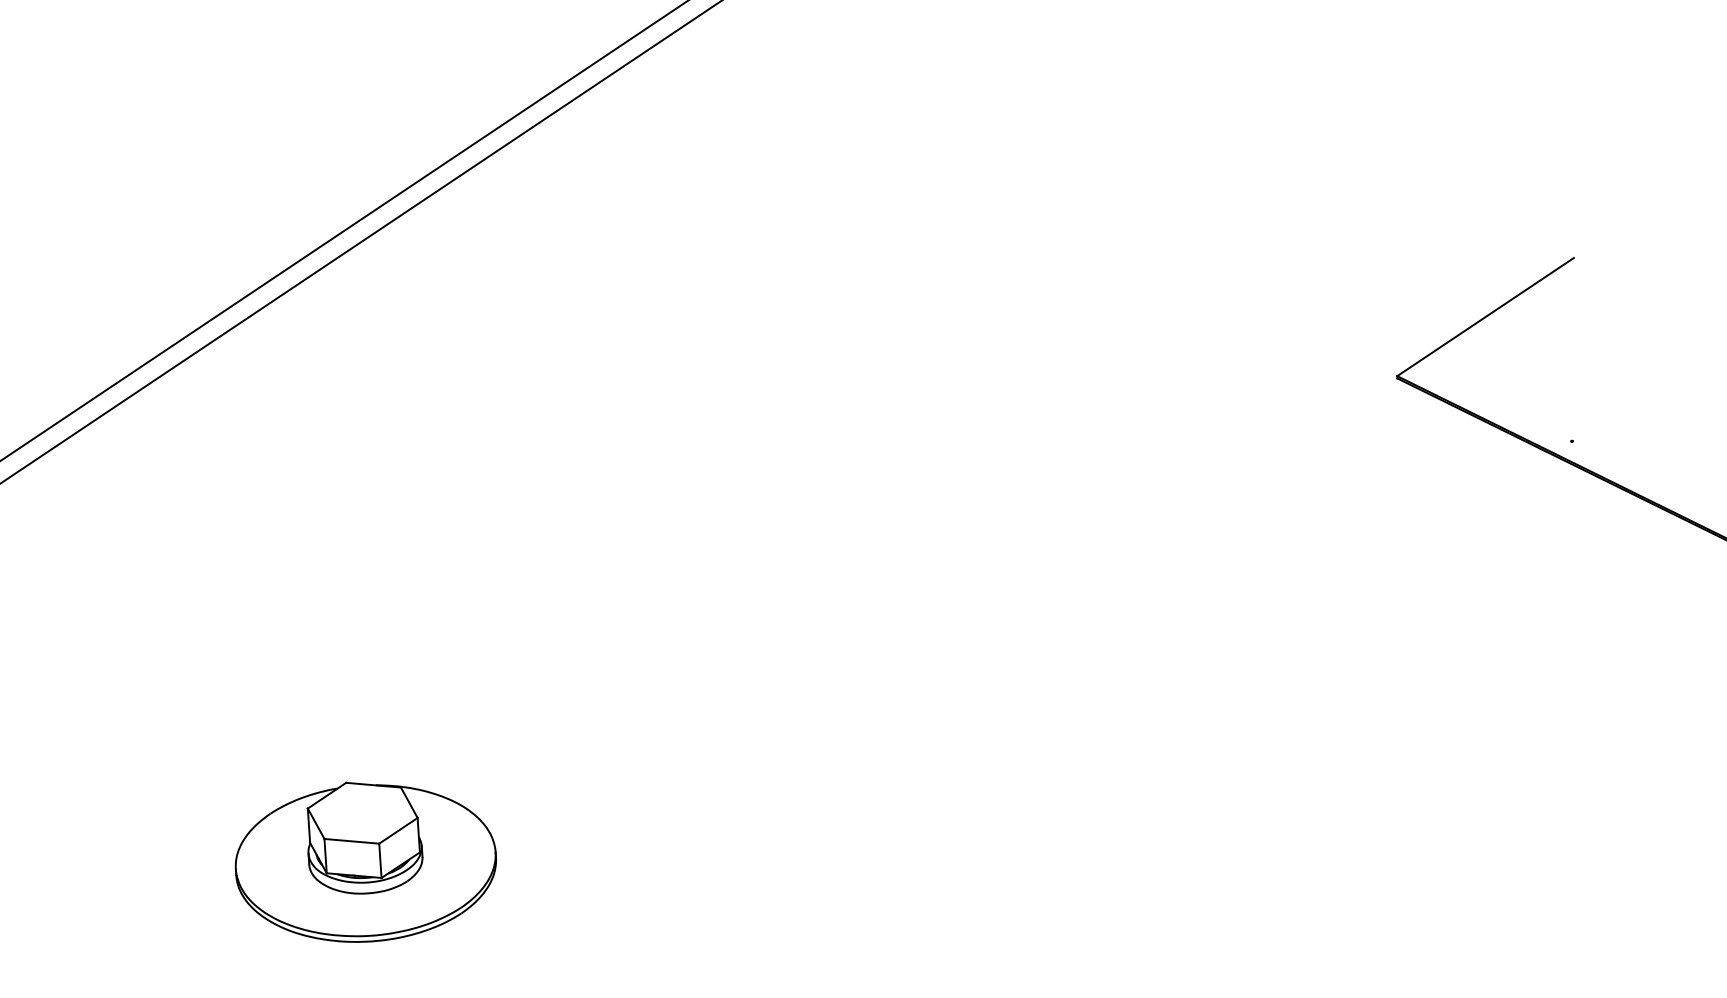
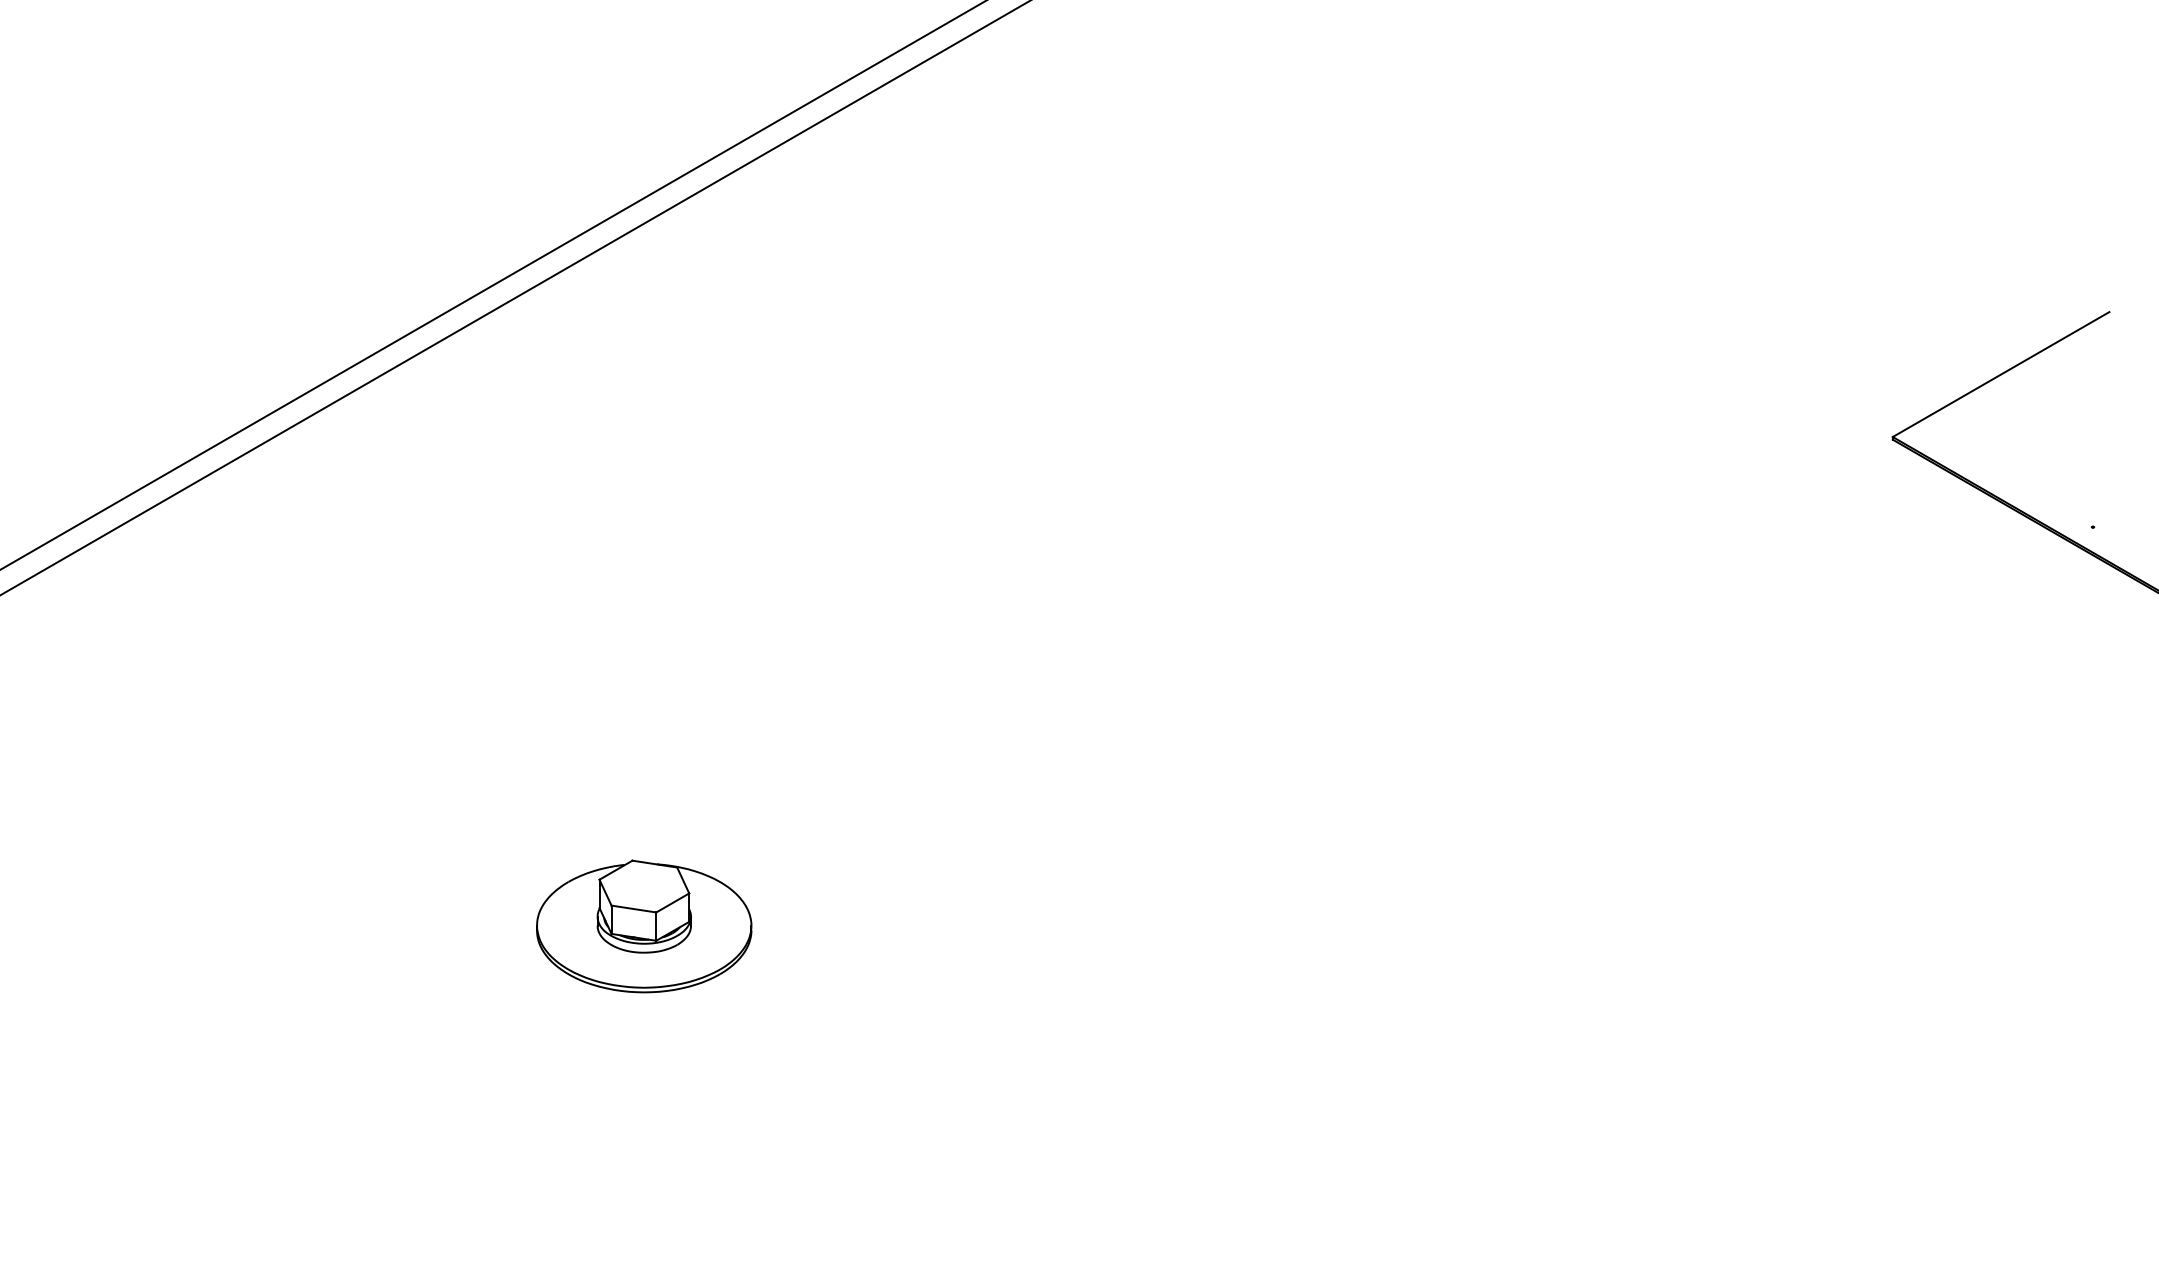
part: (366, 861) -> (644, 926), size x0.7

